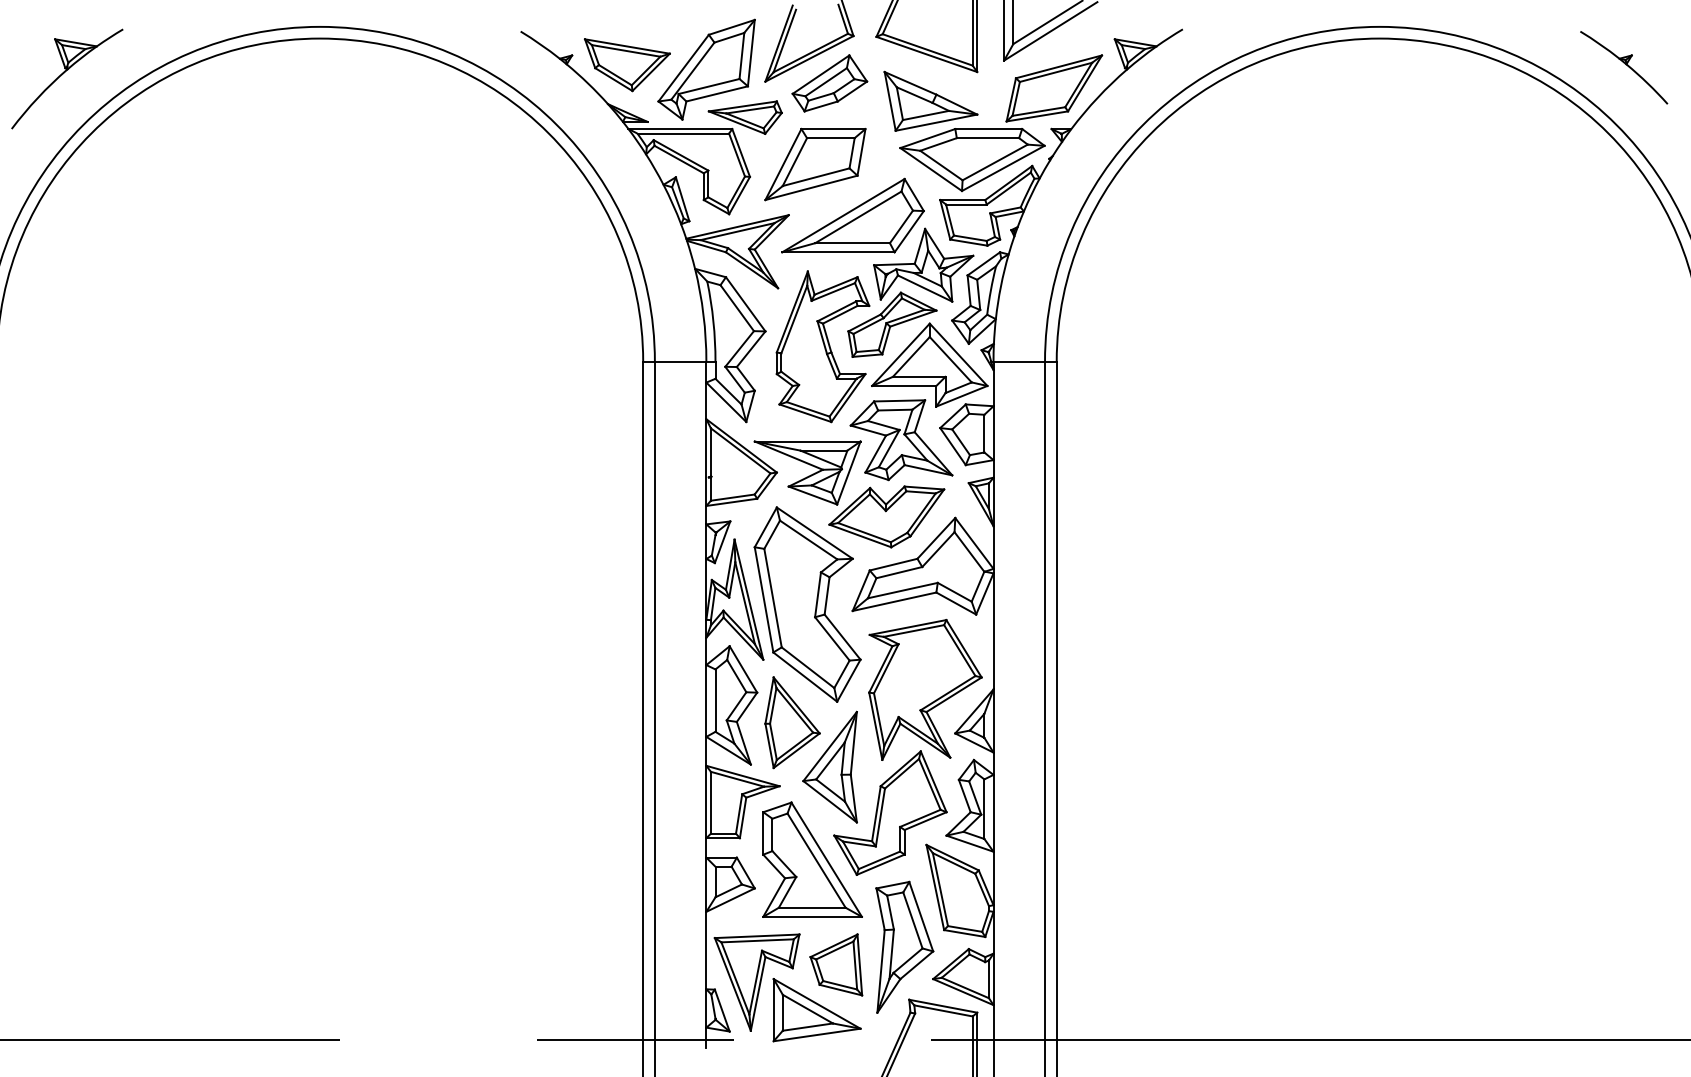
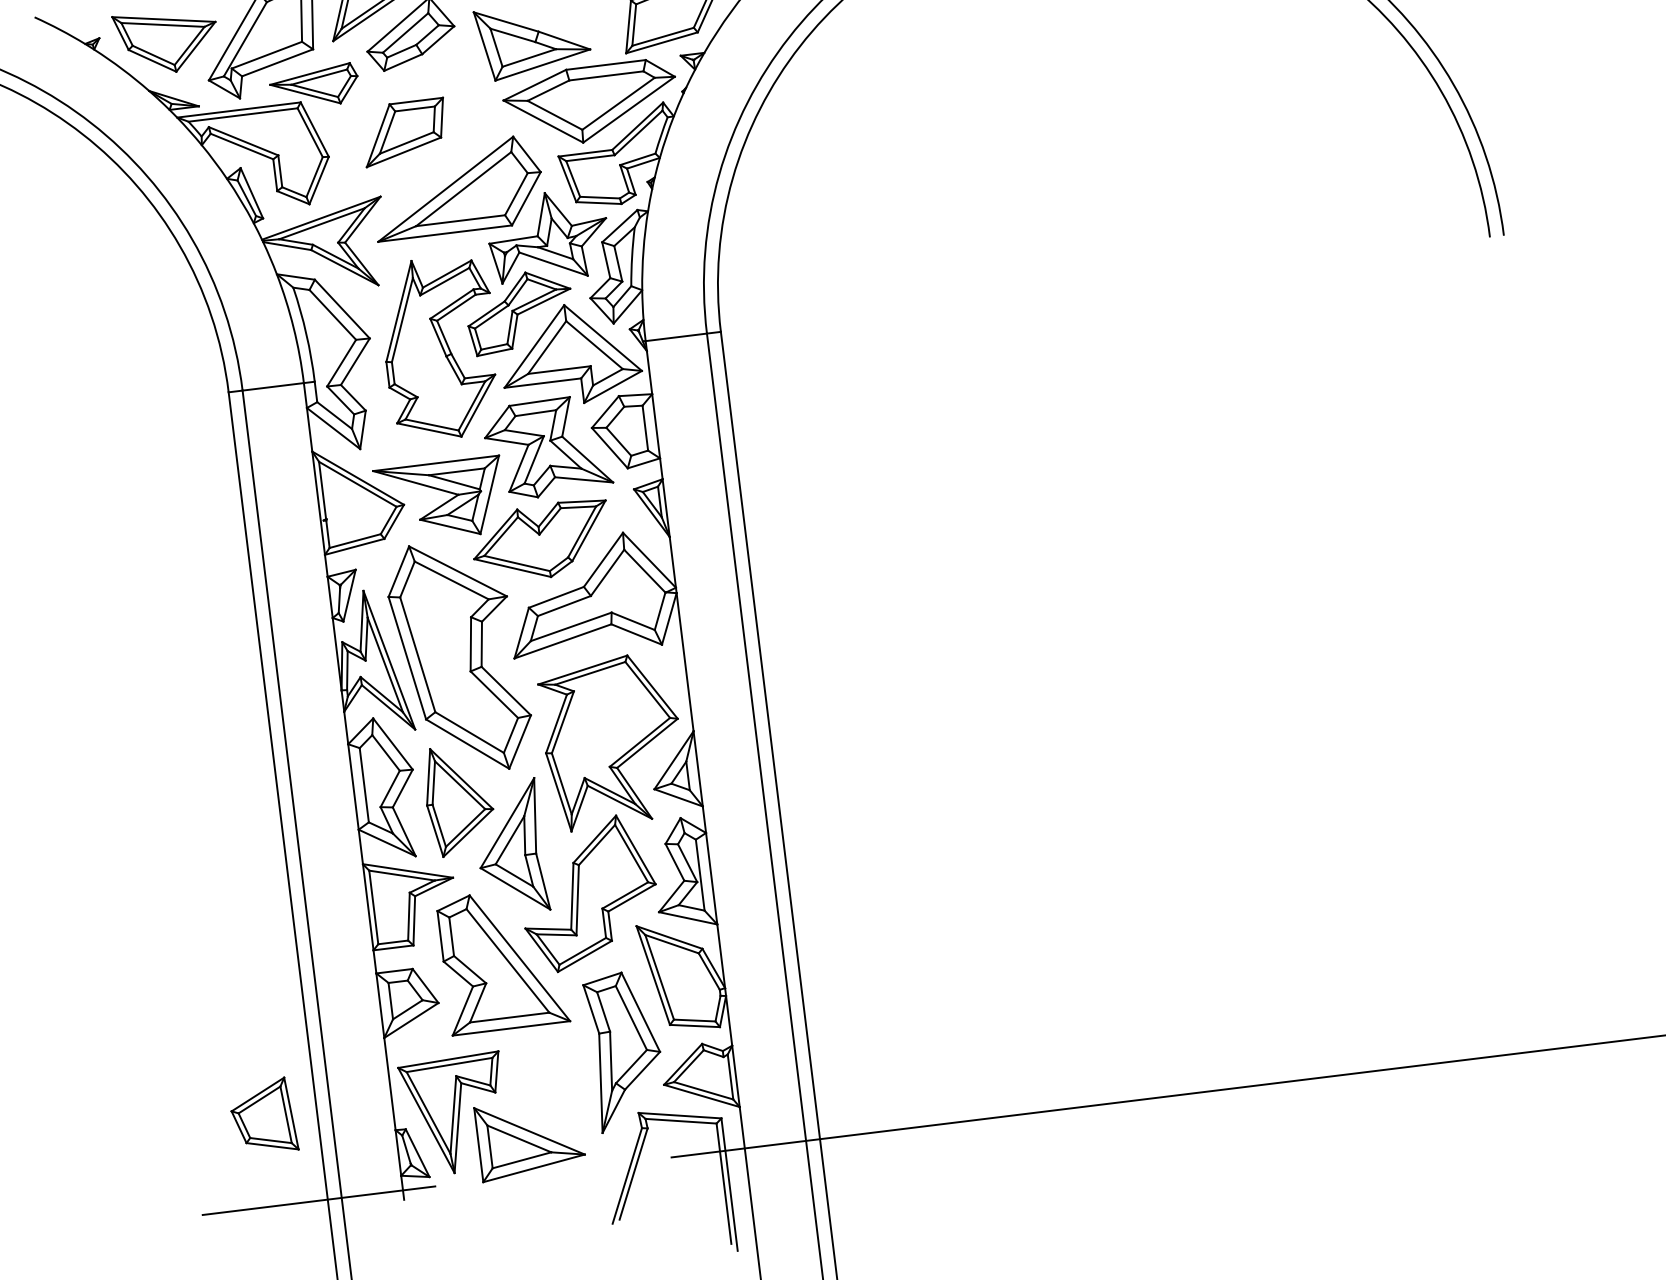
part: (815, 164) -> (404, 132), size x0.7
part: (836, 964) -> (263, 1116), moved

